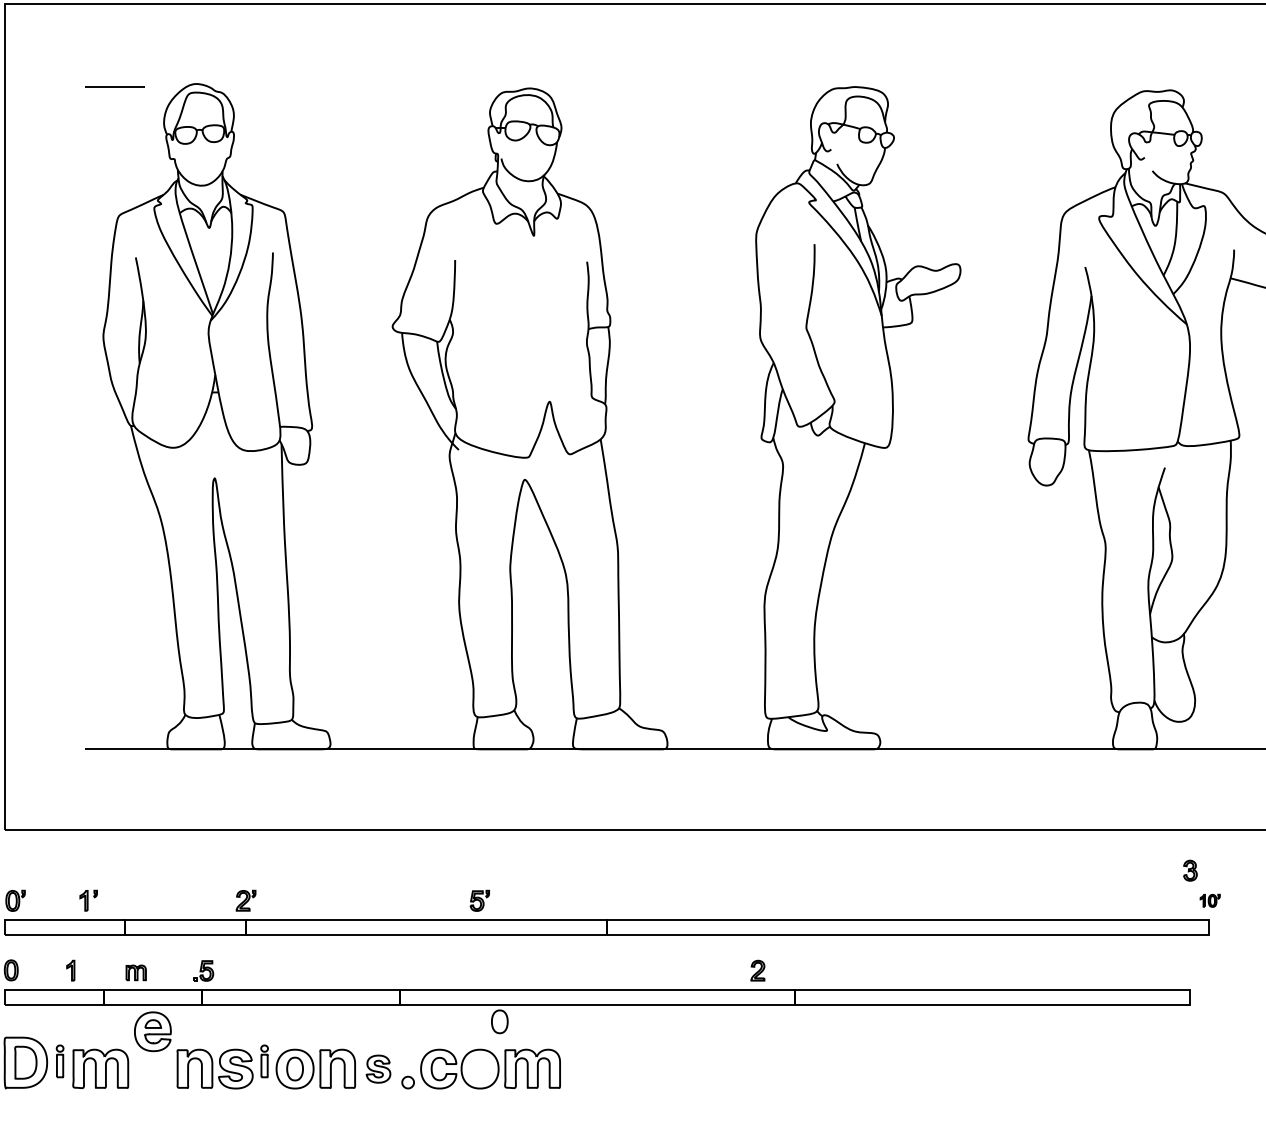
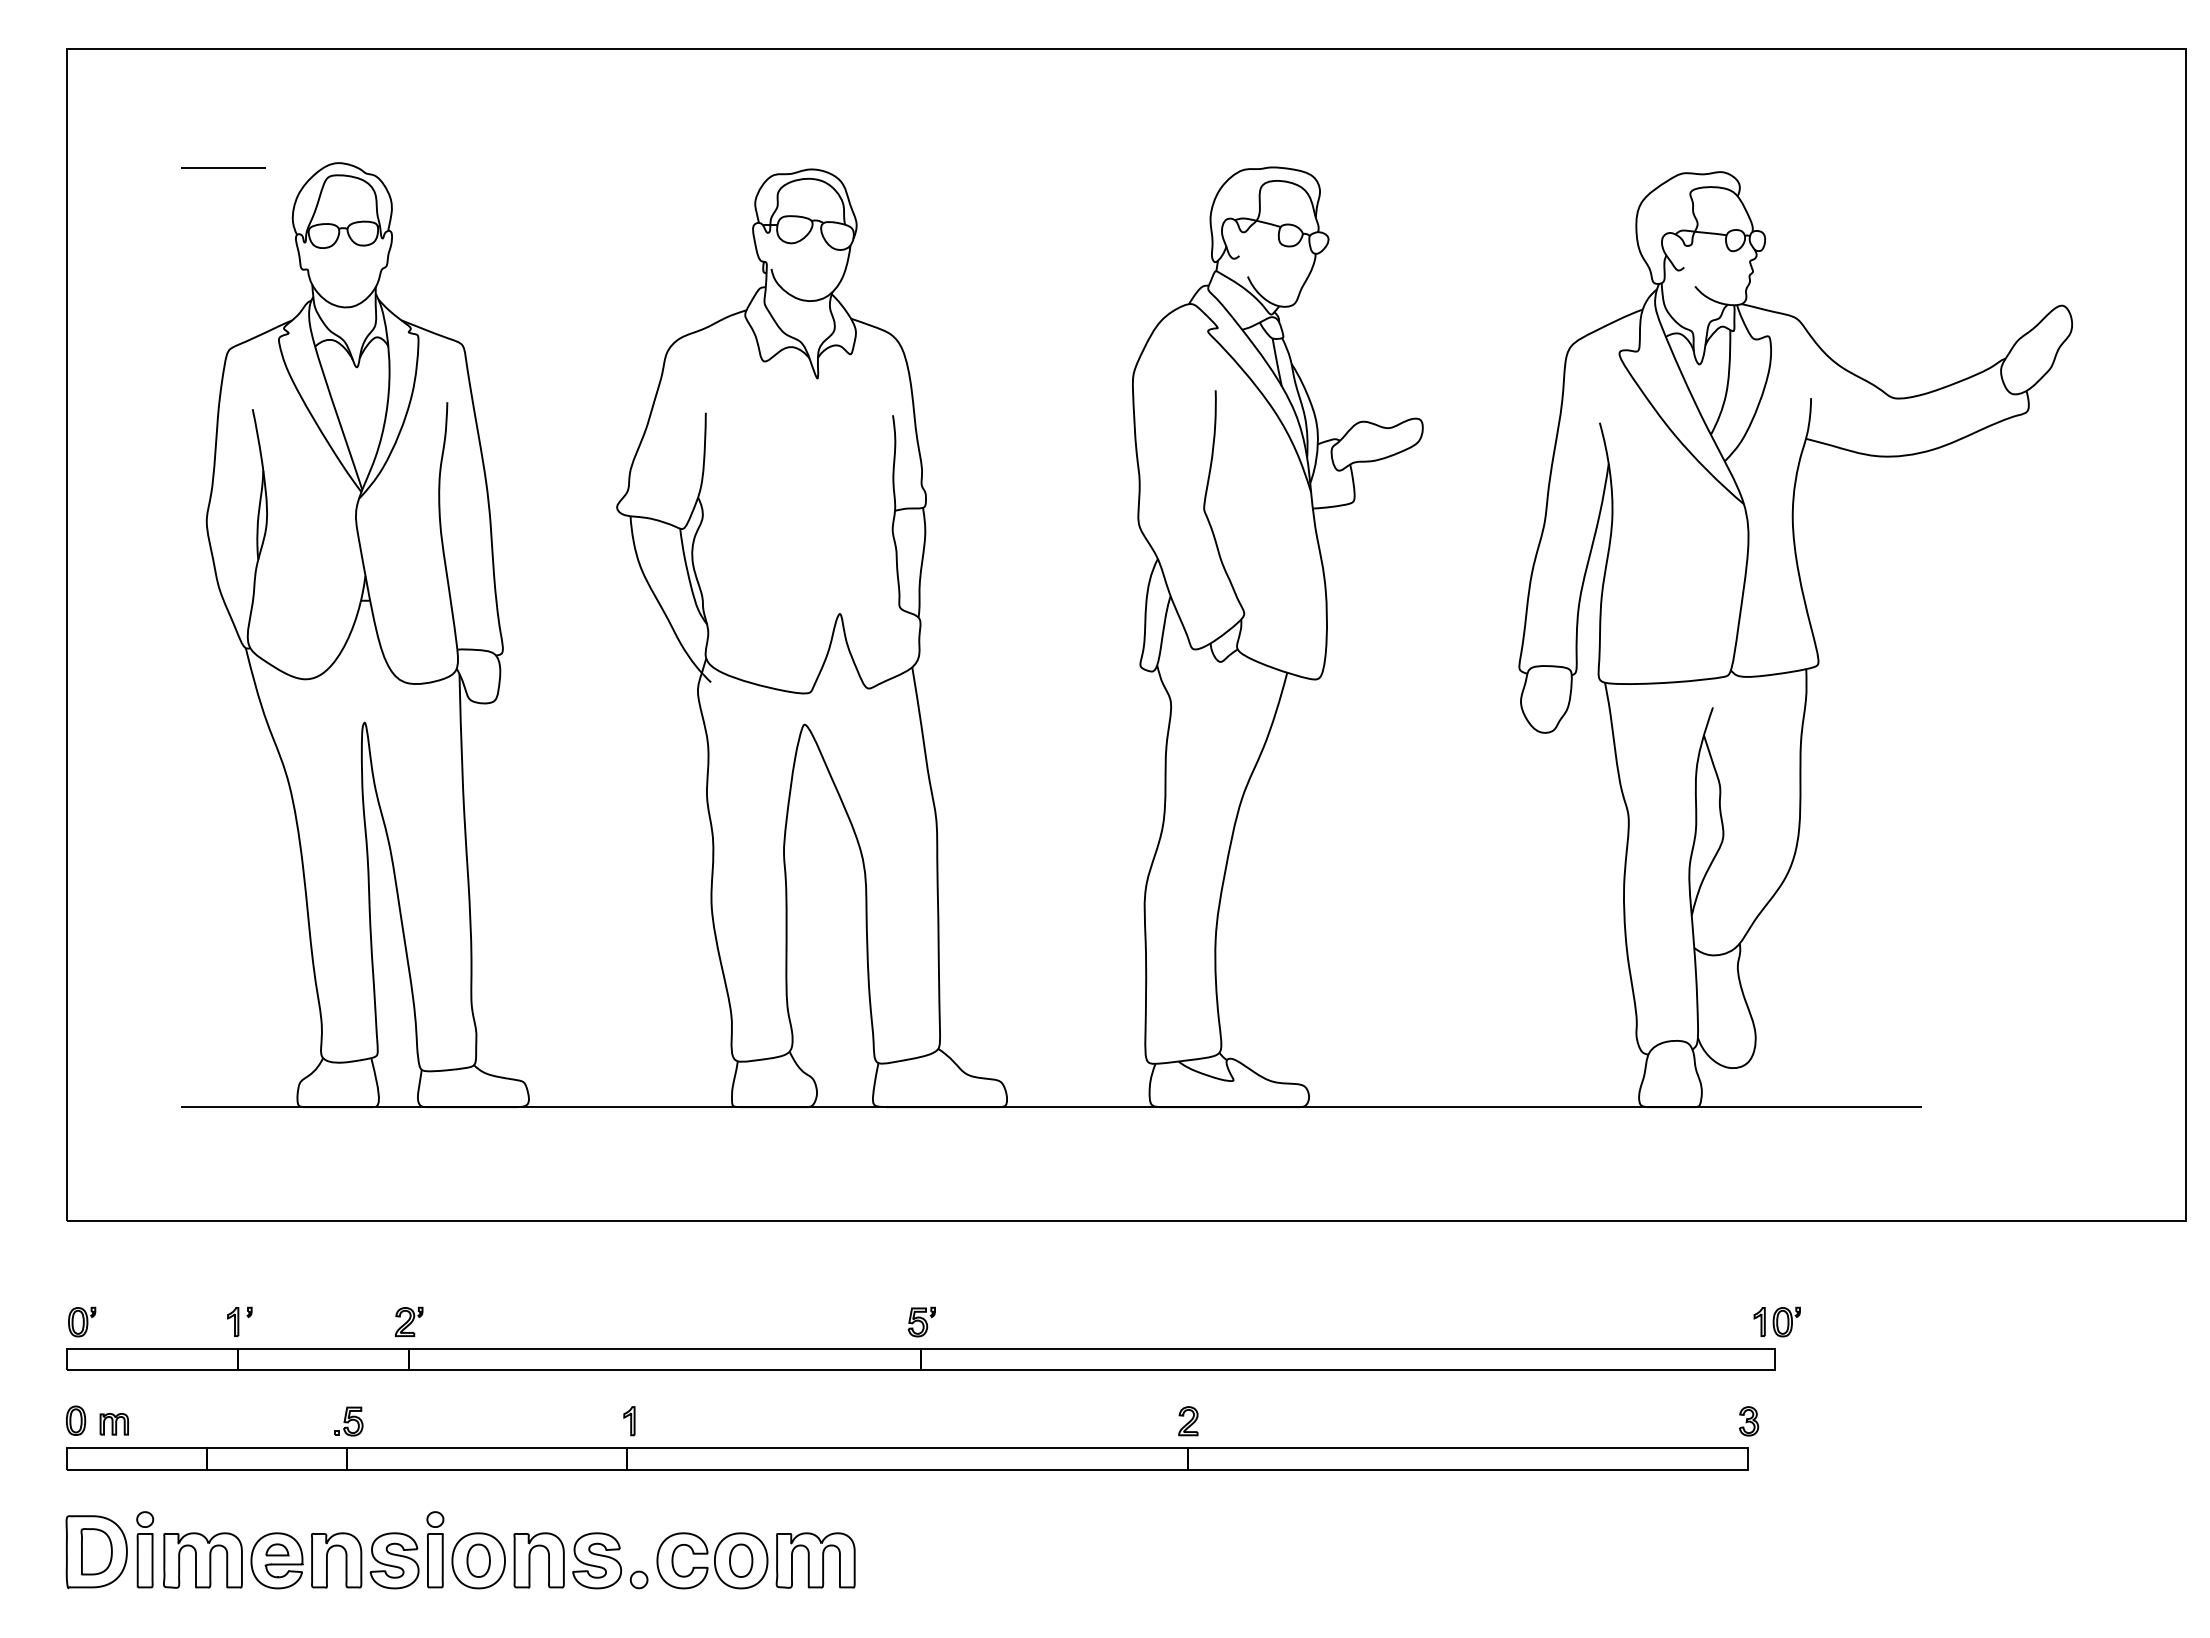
part: (1190, 870) -> (1749, 1421), moved
part: (88, 900) -> (239, 1321), moved
part: (479, 900) -> (921, 1321), moved
part: (1209, 900) -> (1776, 1321), size x1.67
part: (70, 970) -> (629, 1421), moved
part: (758, 970) -> (1188, 1421), moved
part: (135, 973) -> (113, 1424), moved
part: (500, 1021) -> (741, 1560), moved
part: (152, 1031) -> (276, 1560), moved
part: (60, 1061) -> (145, 1549), size x1.67
part: (264, 1061) -> (435, 1549), size x1.67
part: (378, 1068) -> (596, 1560), size x1.43

